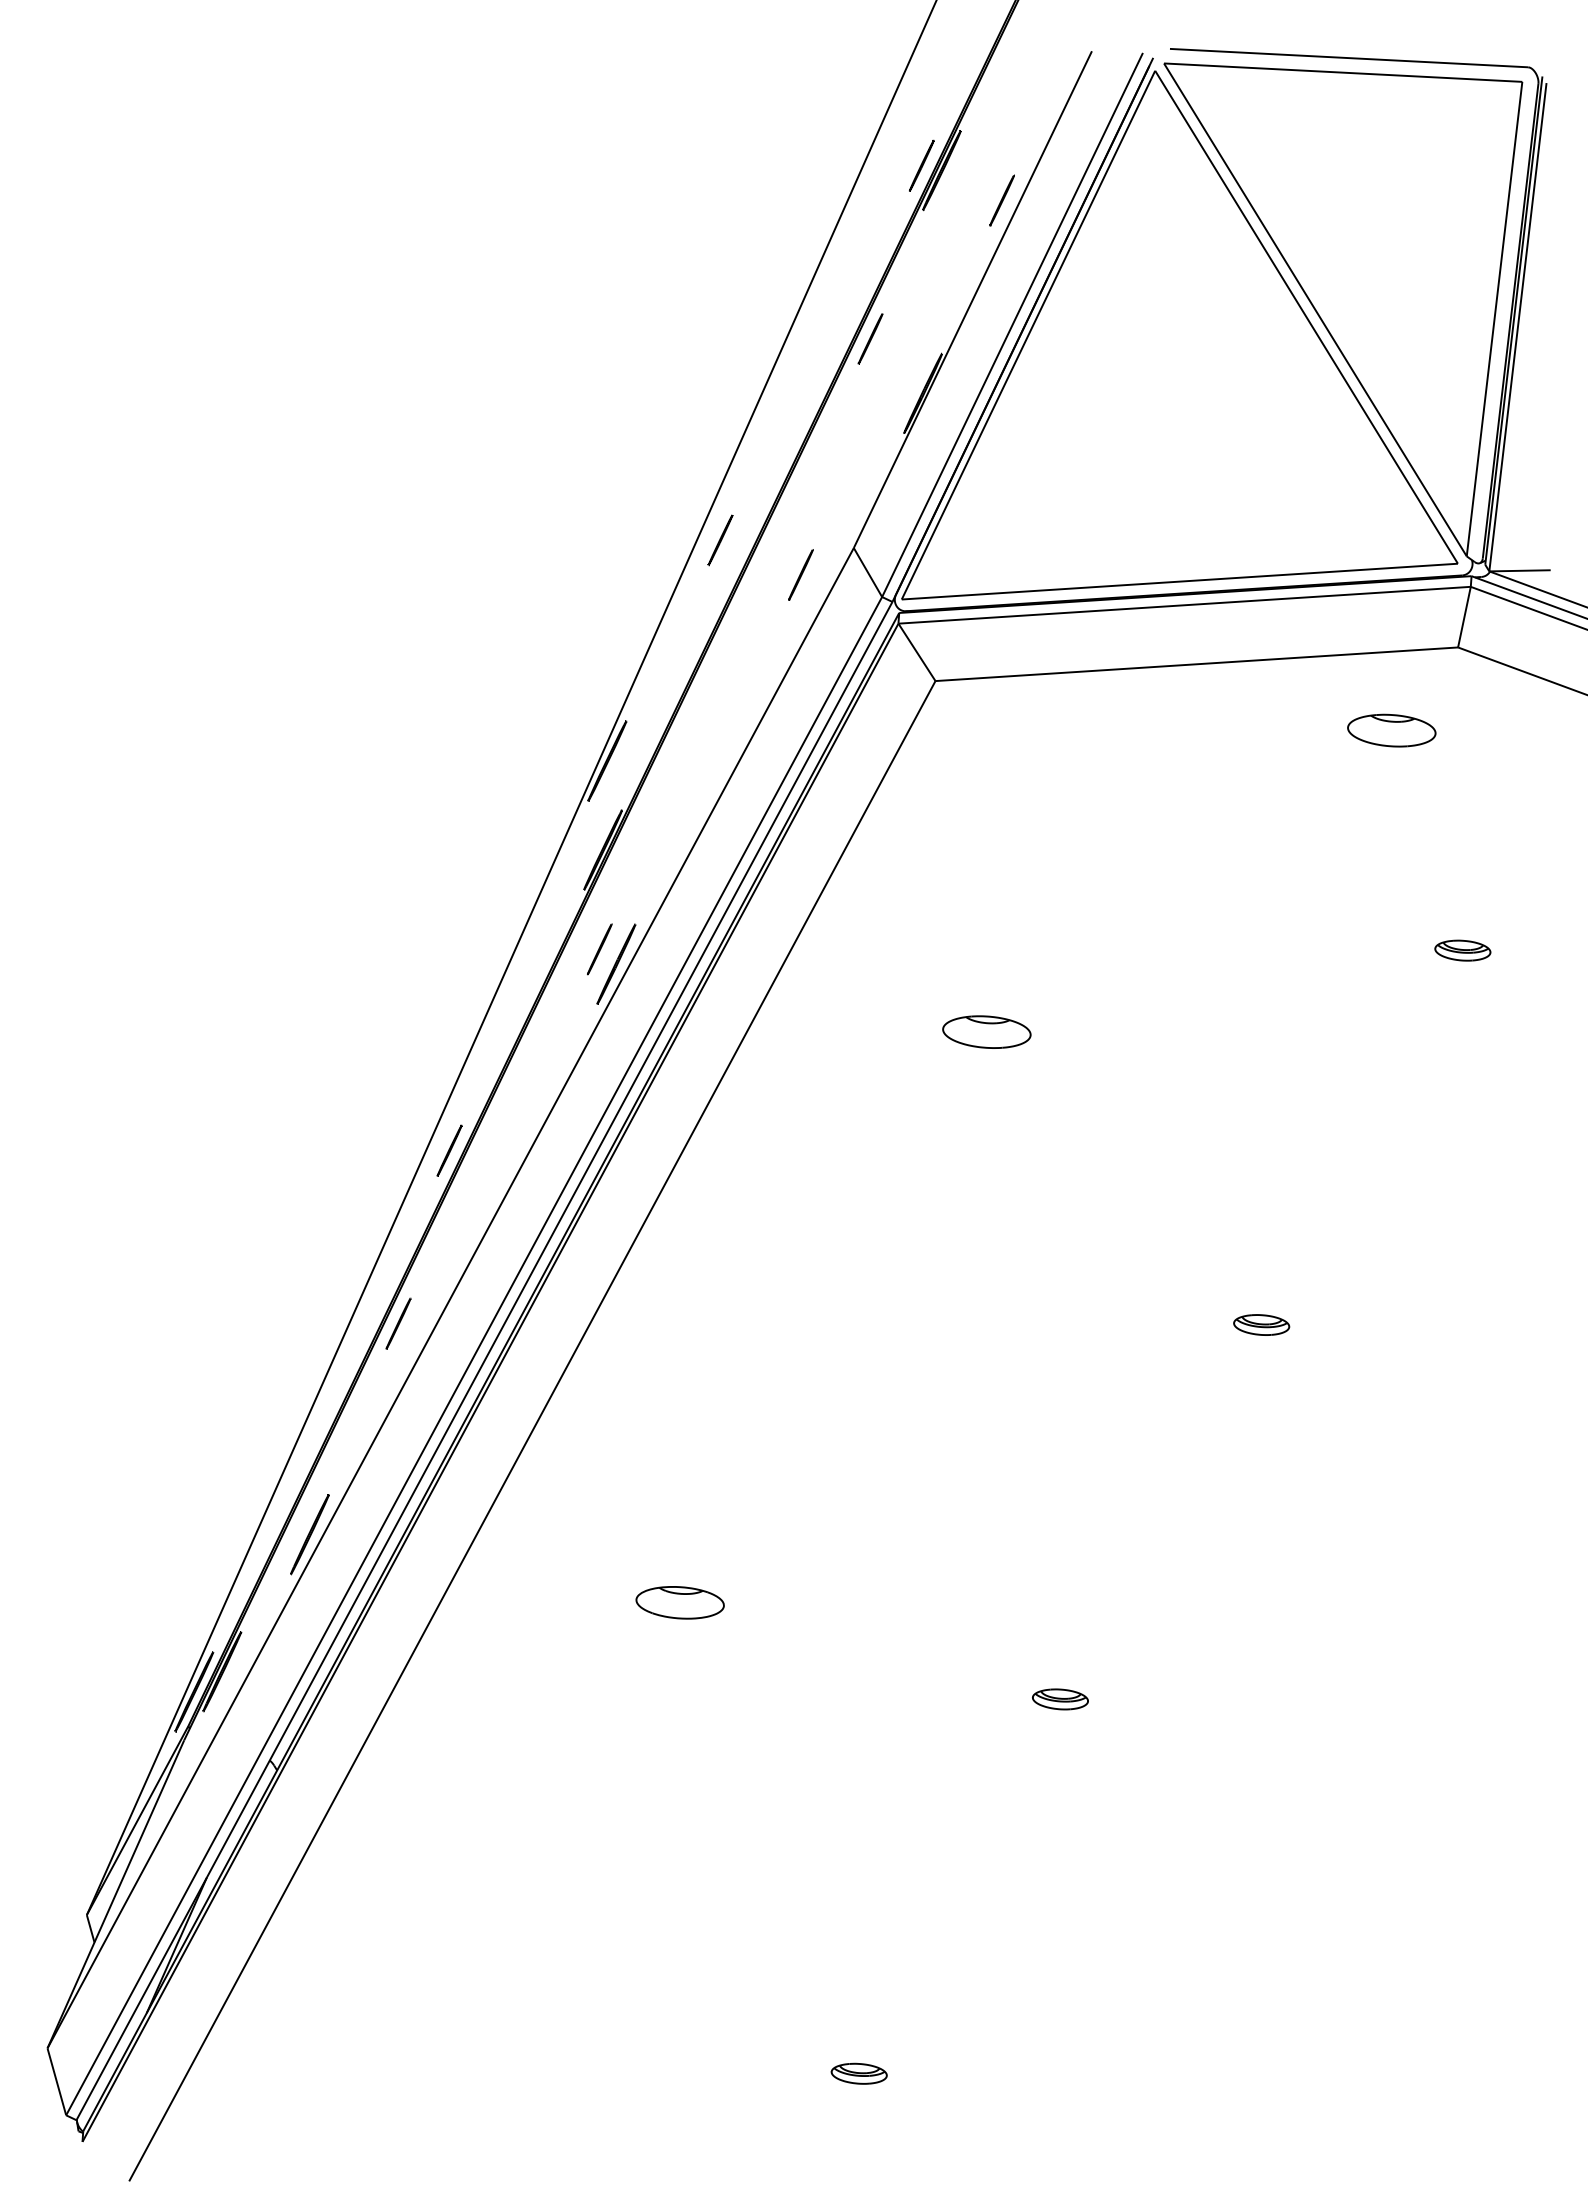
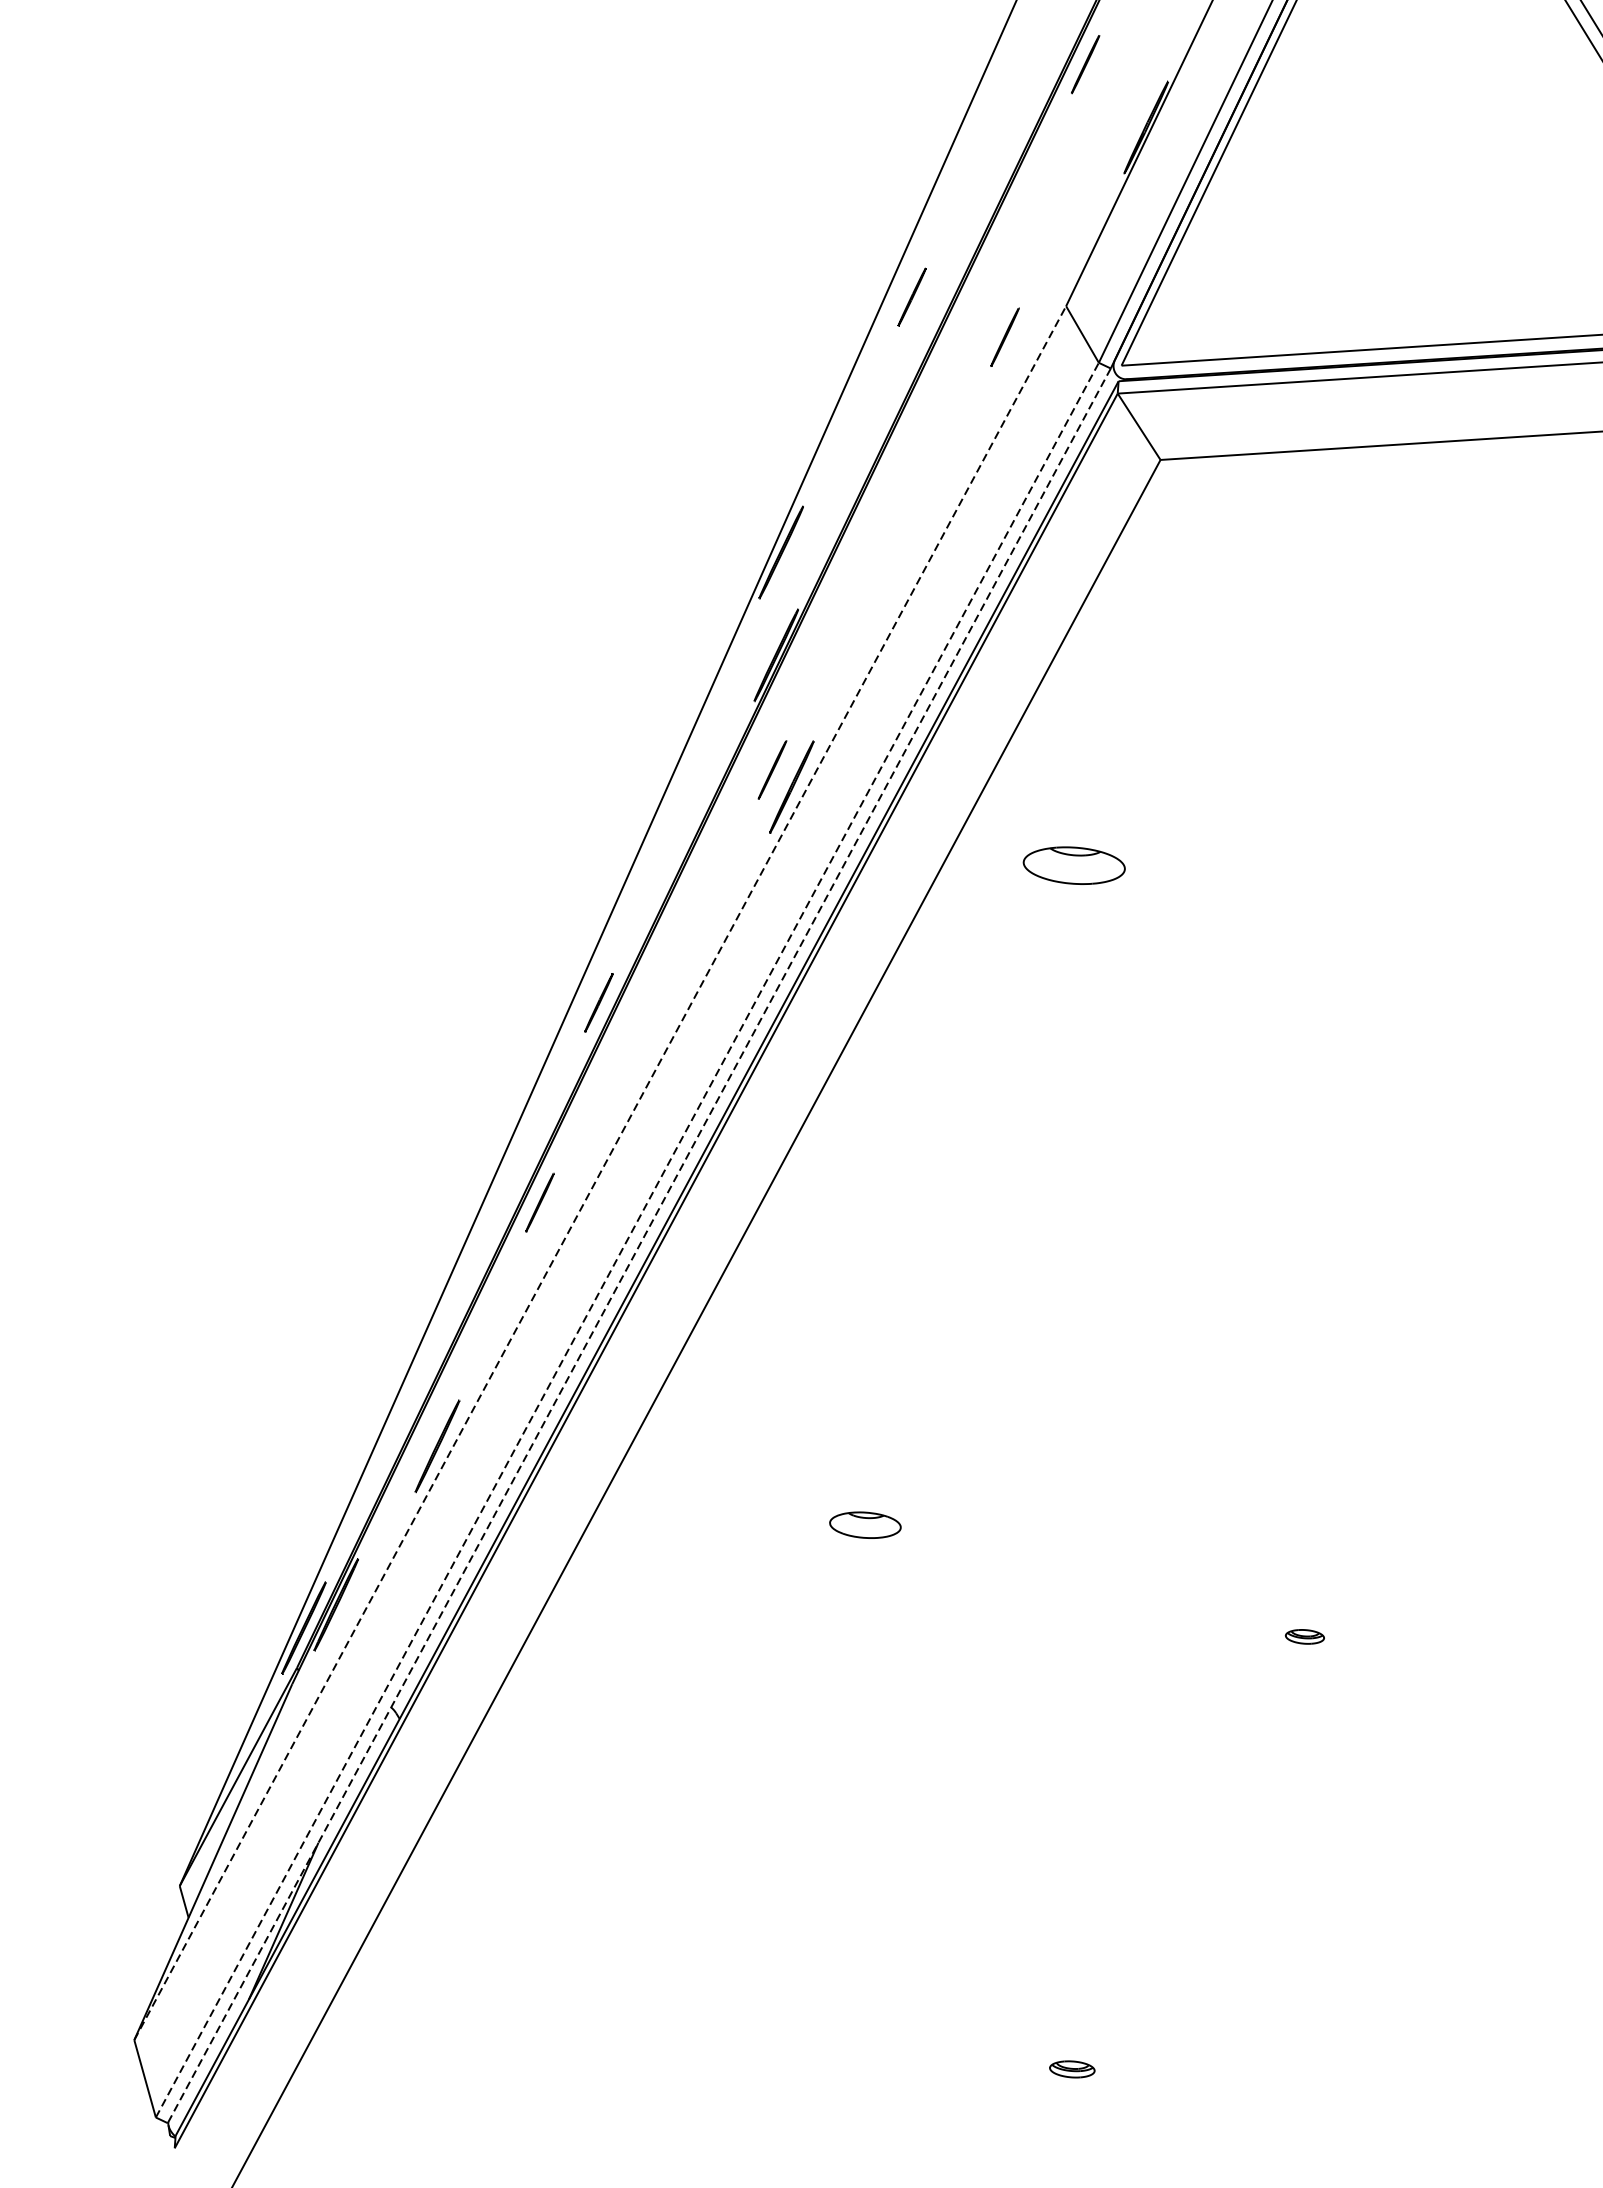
part: (986, 1031) -> (1073, 864), moved
line: (450, 1298) -> (600, 1173), solid -> dashed
part: (1261, 1324) -> (1537, 1203), removed
line: (474, 1356) -> (627, 1240), solid -> dashed
line: (484, 1361) -> (639, 1246), solid -> dashed
part: (679, 1602) -> (864, 1524), size x0.7
part: (1060, 1699) -> (1305, 1636), size x0.6
part: (858, 2073) -> (1071, 2069), size x0.7

